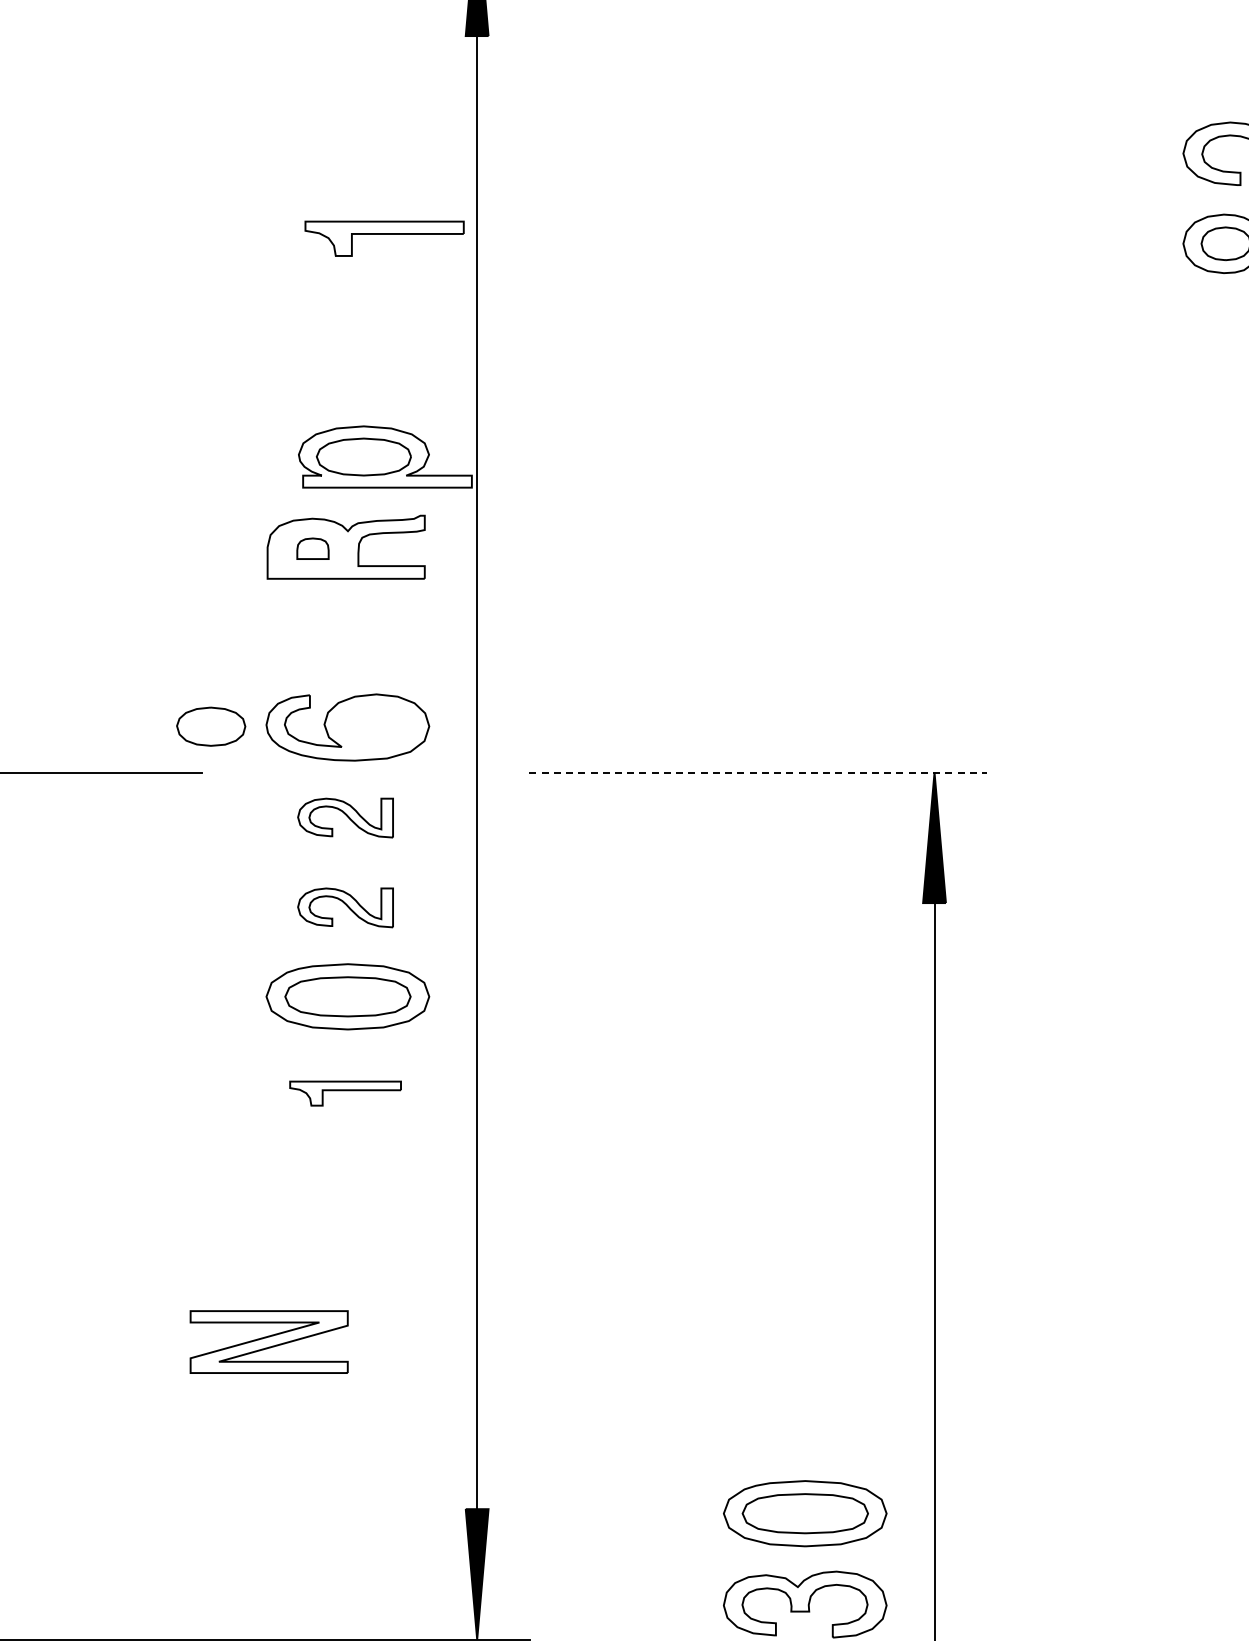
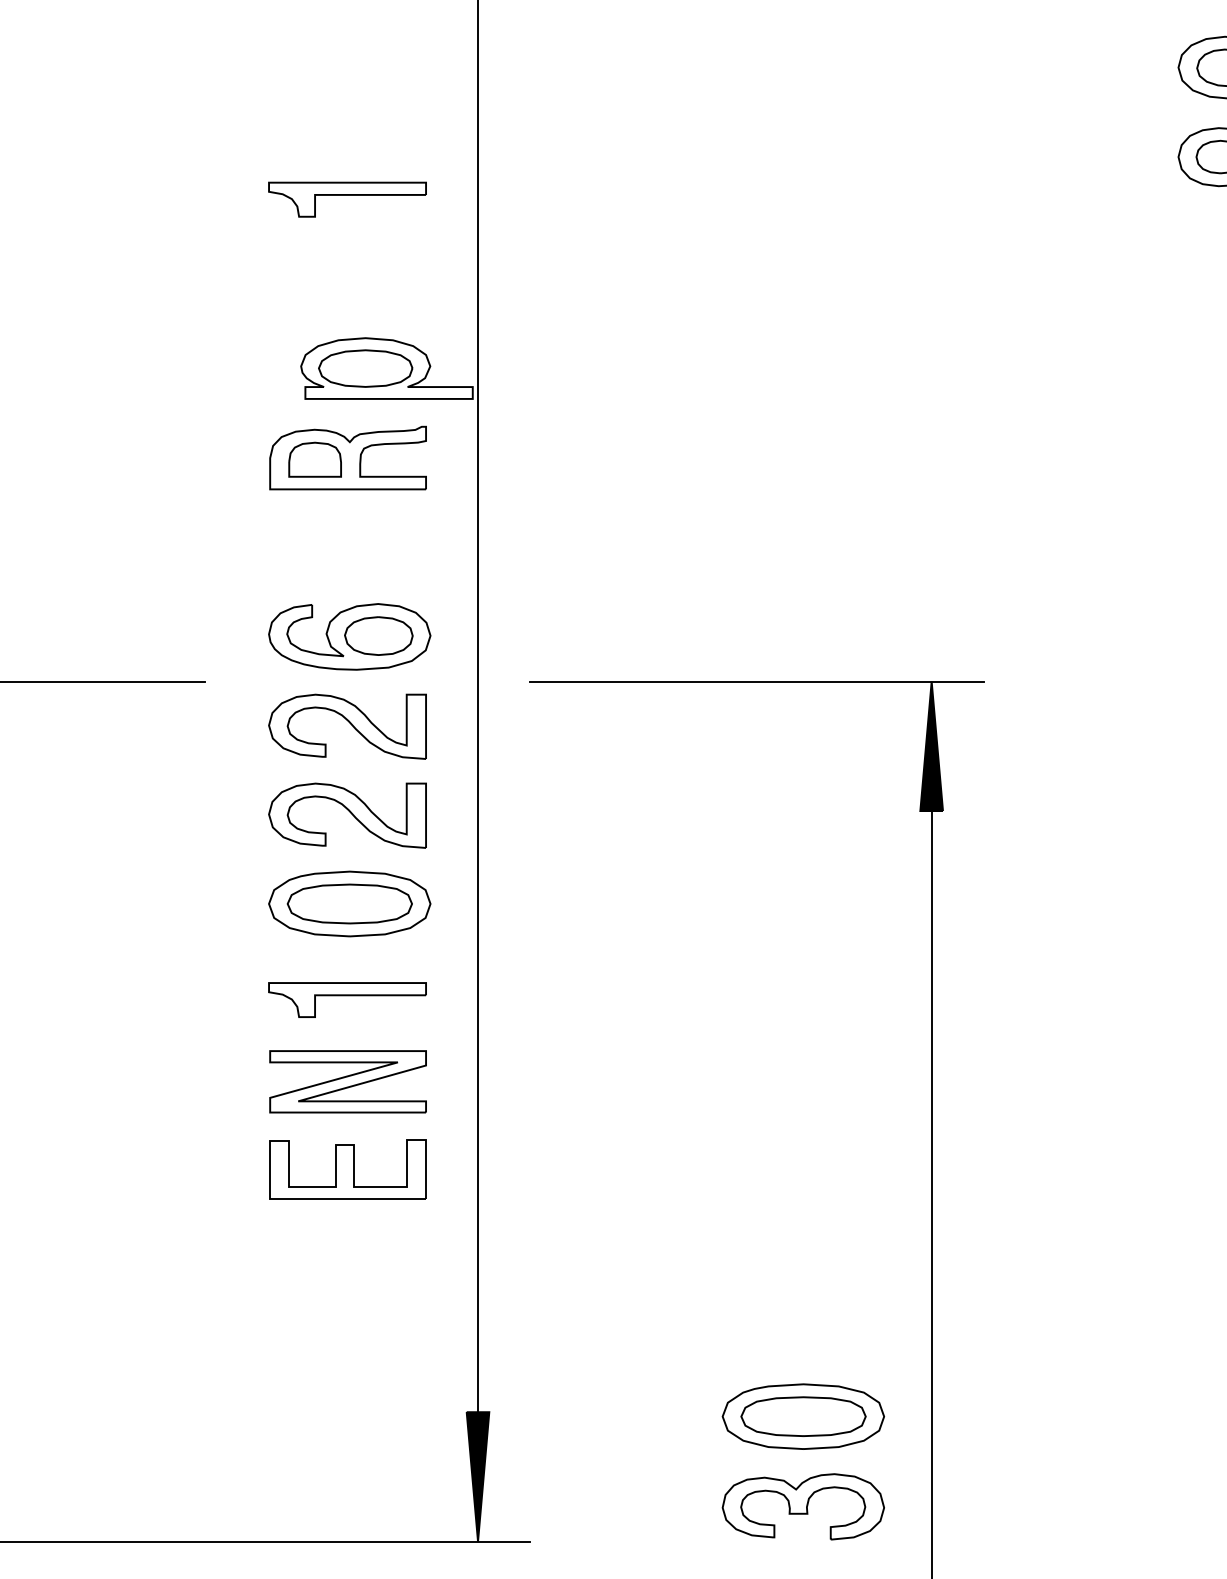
part: (384, 238) -> (347, 199), moved
part: (312, 548) -> (314, 459), size x1.67
part: (211, 726) -> (379, 635), moved
line: (758, 772) -> (757, 681), dashed -> solid
part: (345, 817) -> (347, 726), size x1.67
part: (345, 907) -> (347, 815), size x1.67
part: (345, 1093) -> (347, 999), size x1.43
part: (346, 1264) -> (348, 1169), added
part: (268, 1341) -> (347, 1081), moved

